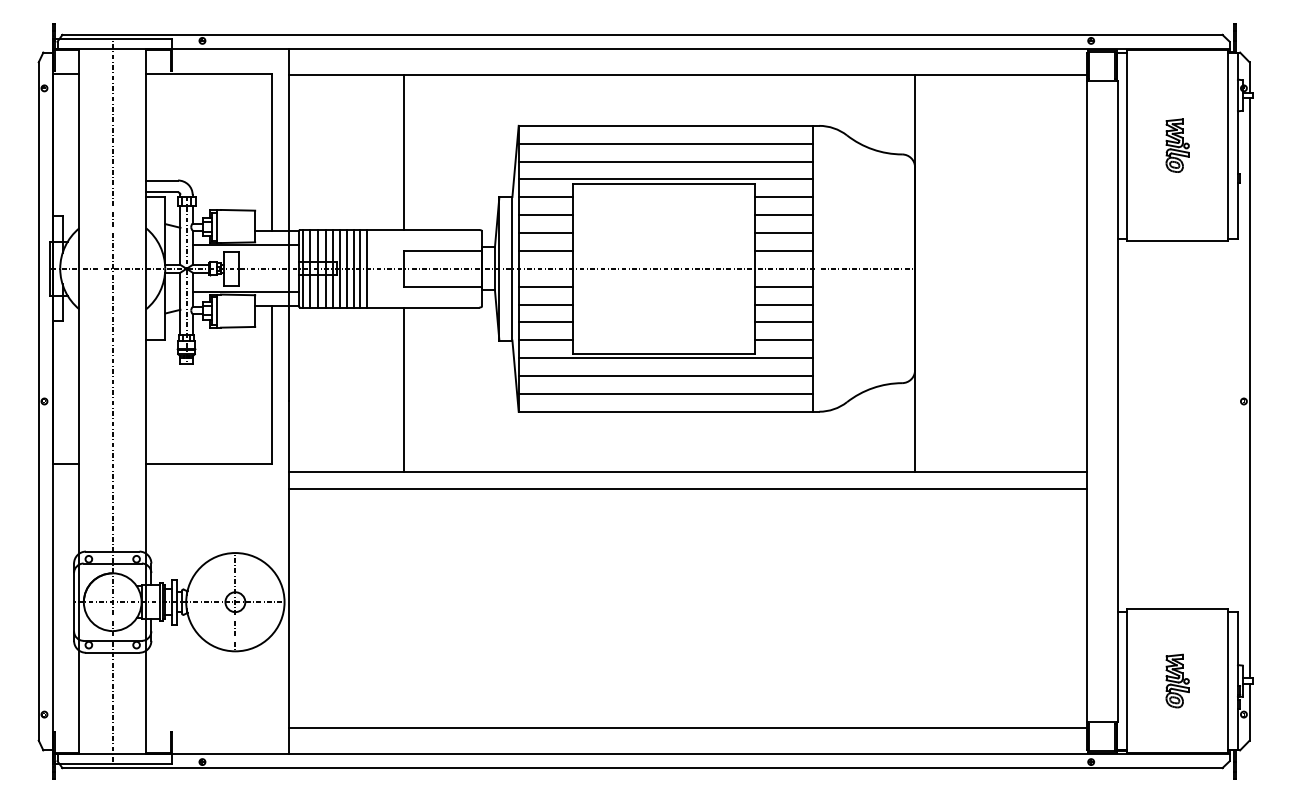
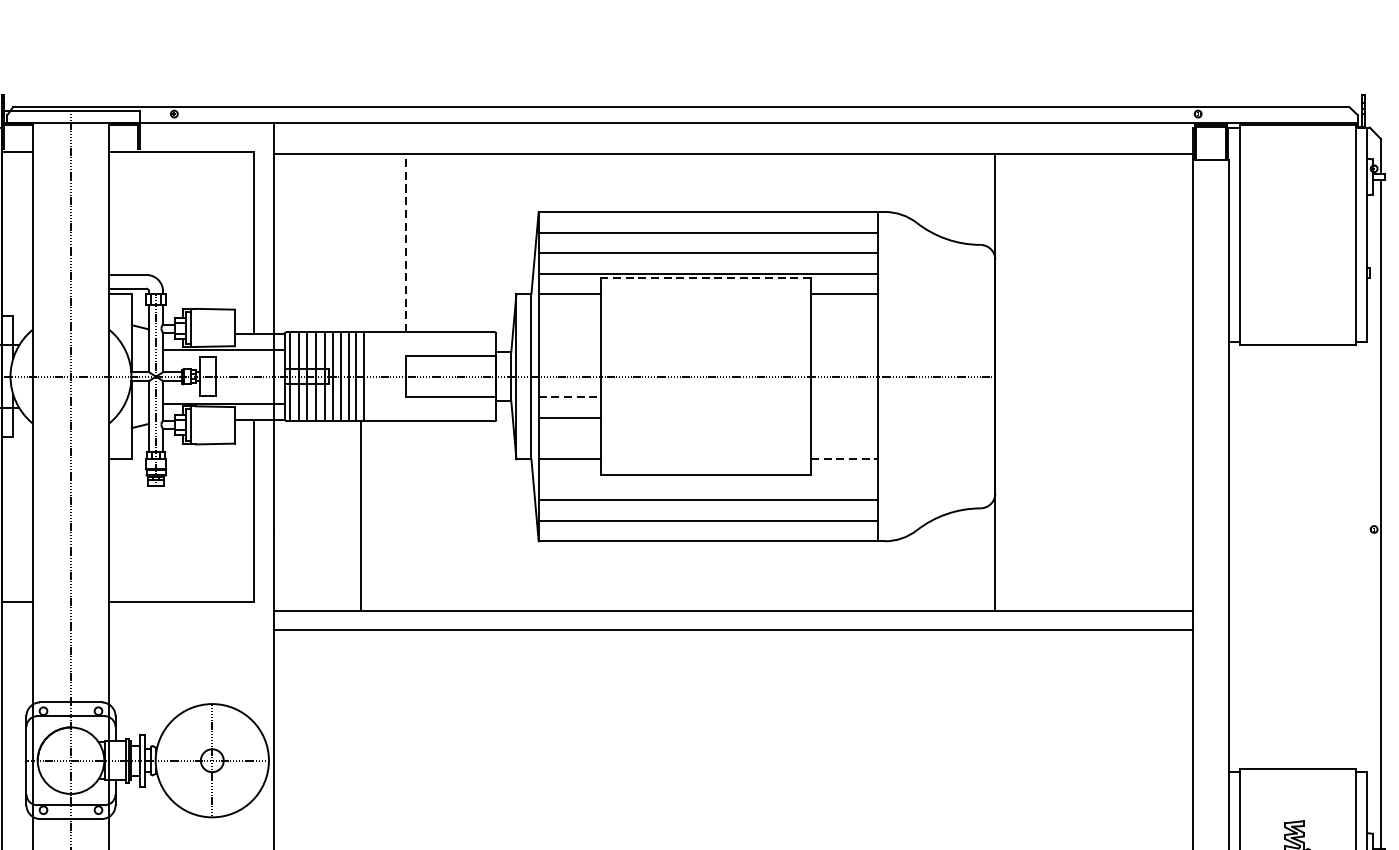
part: (1177, 145) -> (1297, 234), removed
line: (403, 152) -> (405, 242), solid -> dashed
line: (663, 183) -> (705, 278), solid -> dashed
line: (545, 215) -> (569, 315), removed
line: (783, 215) -> (843, 315), removed
line: (545, 233) -> (569, 335), removed
line: (783, 233) -> (843, 335), removed
line: (545, 250) -> (569, 355), removed
line: (783, 250) -> (843, 355), removed
line: (546, 286) -> (570, 397), solid -> dashed
line: (783, 286) -> (843, 397), removed
line: (783, 304) -> (843, 417), removed
line: (545, 322) -> (569, 438), removed
line: (783, 322) -> (843, 438), removed
line: (783, 340) -> (843, 459), solid -> dashed
line: (665, 358) -> (707, 479), removed
line: (403, 389) -> (361, 515), moved

